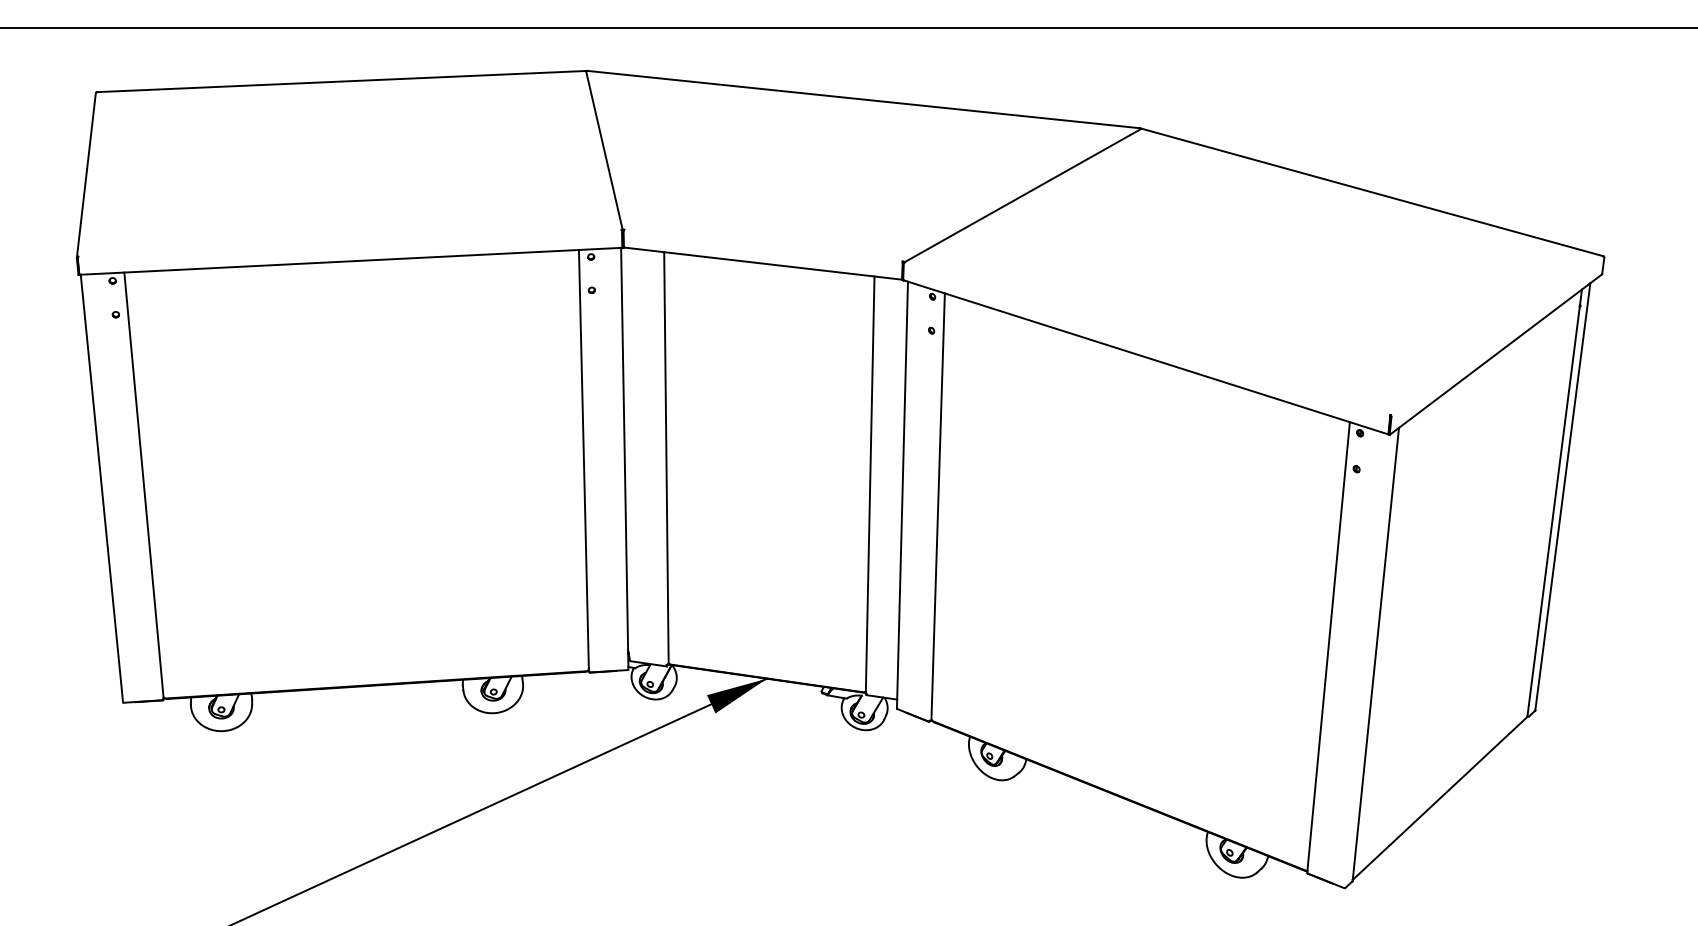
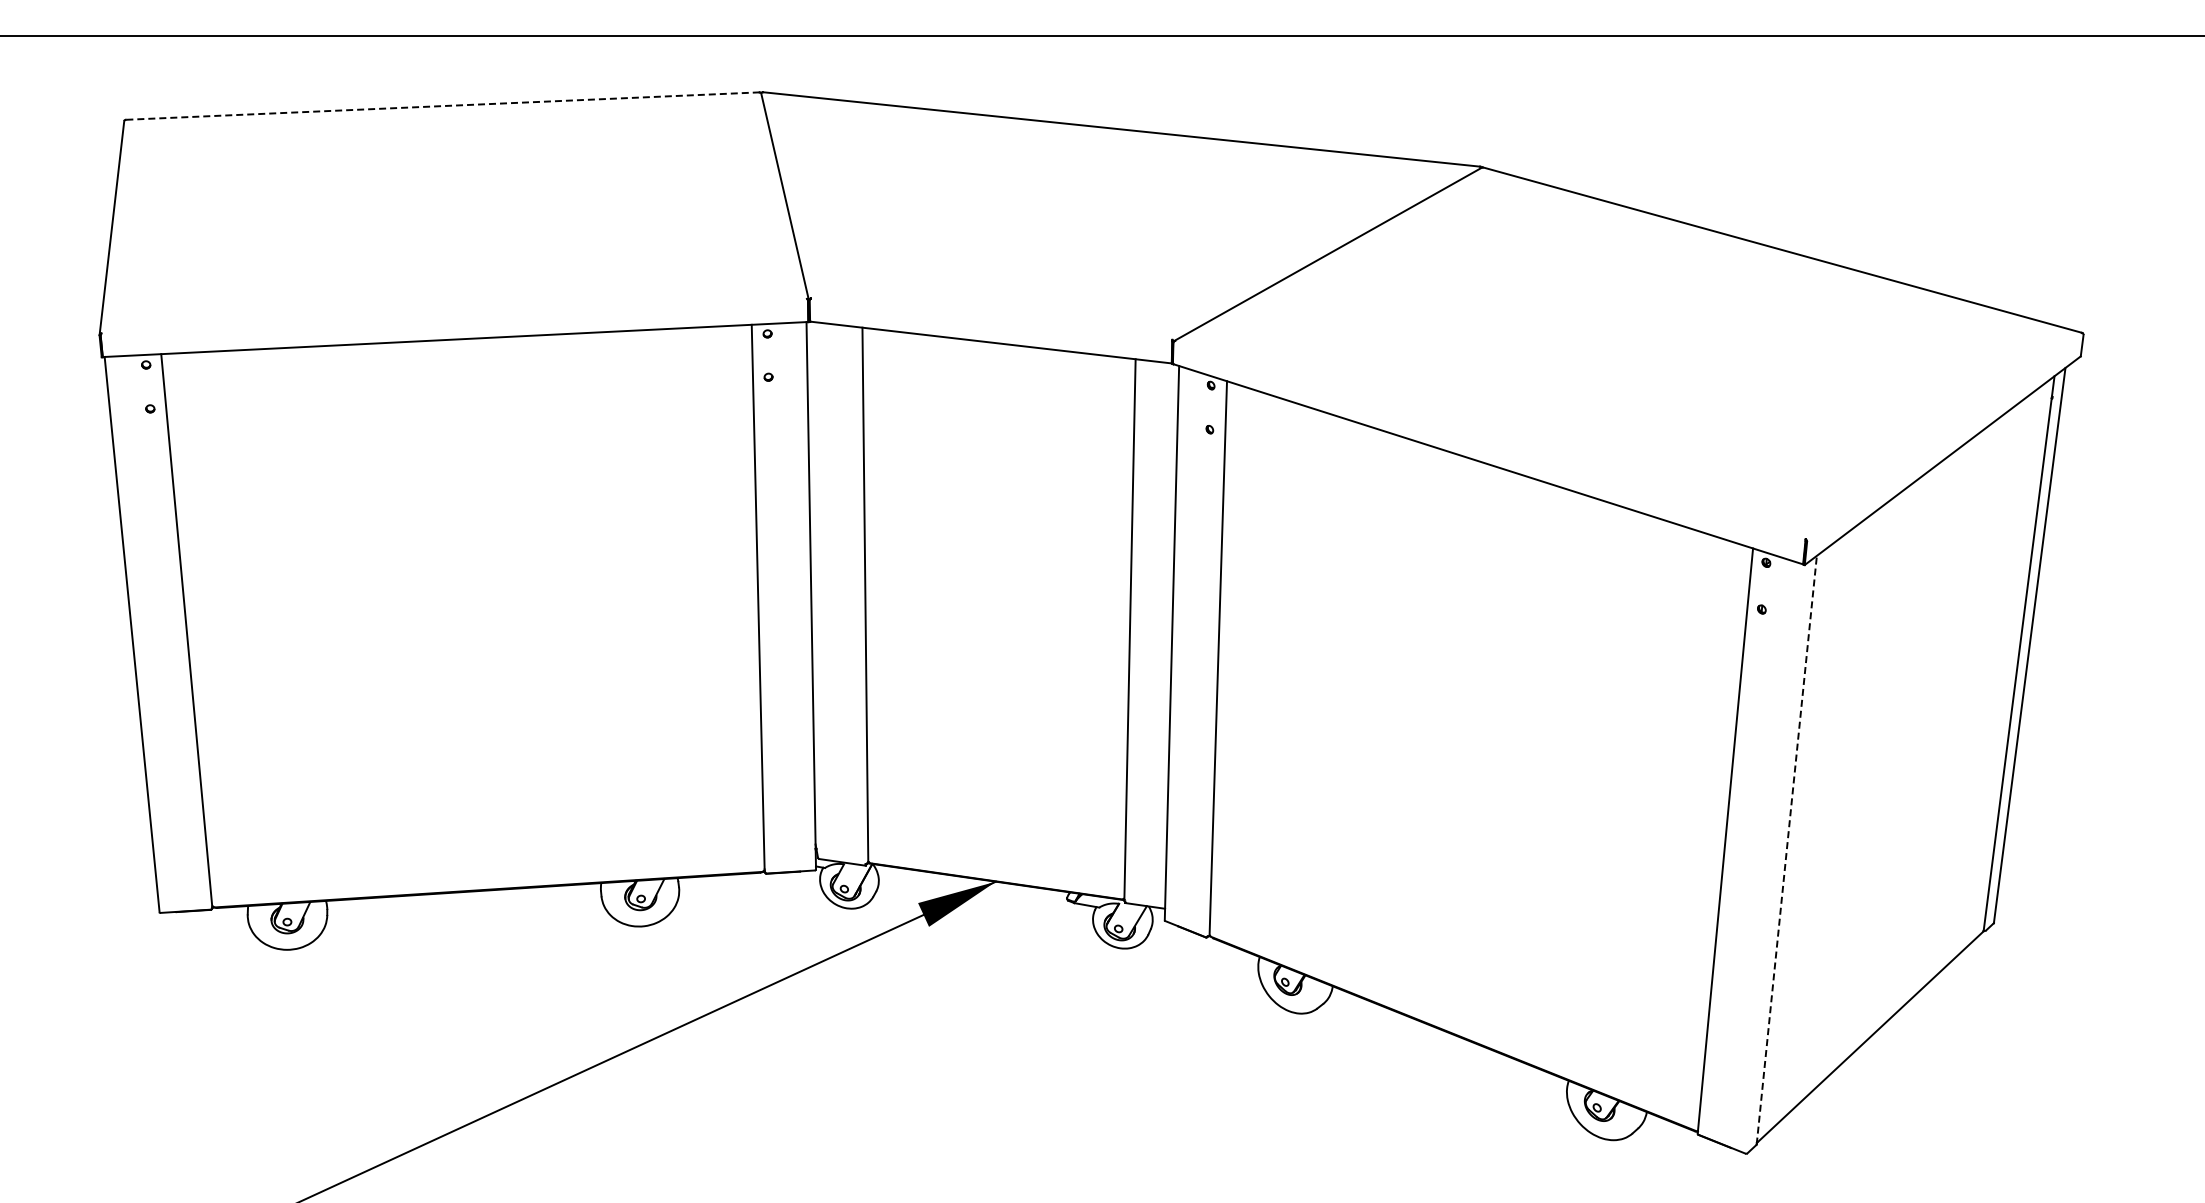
line: (340, 81) -> (442, 106), solid -> dashed
line: (1375, 654) -> (1786, 850), solid -> dashed

